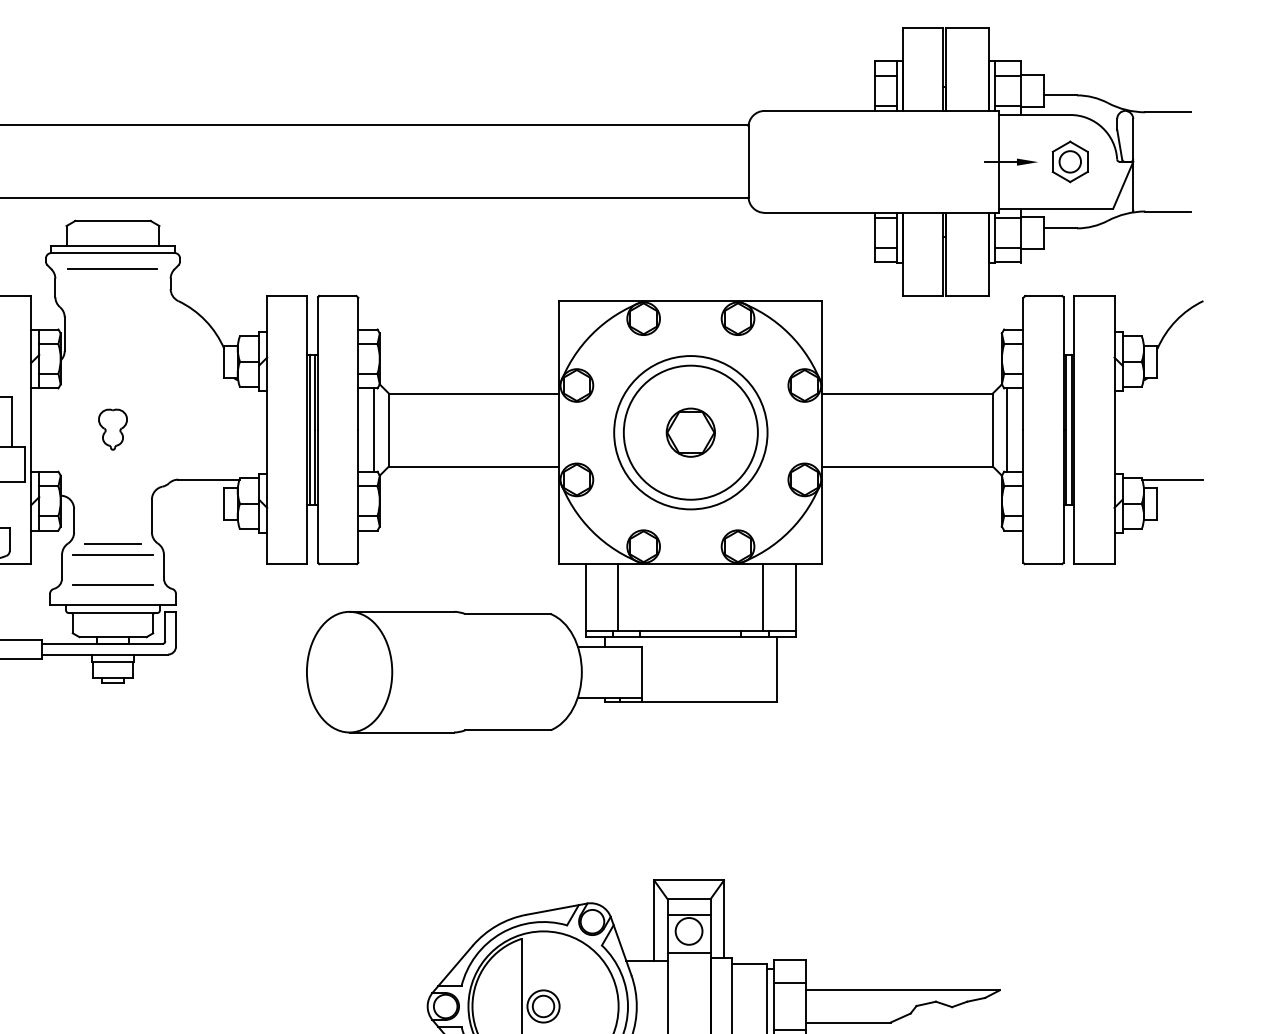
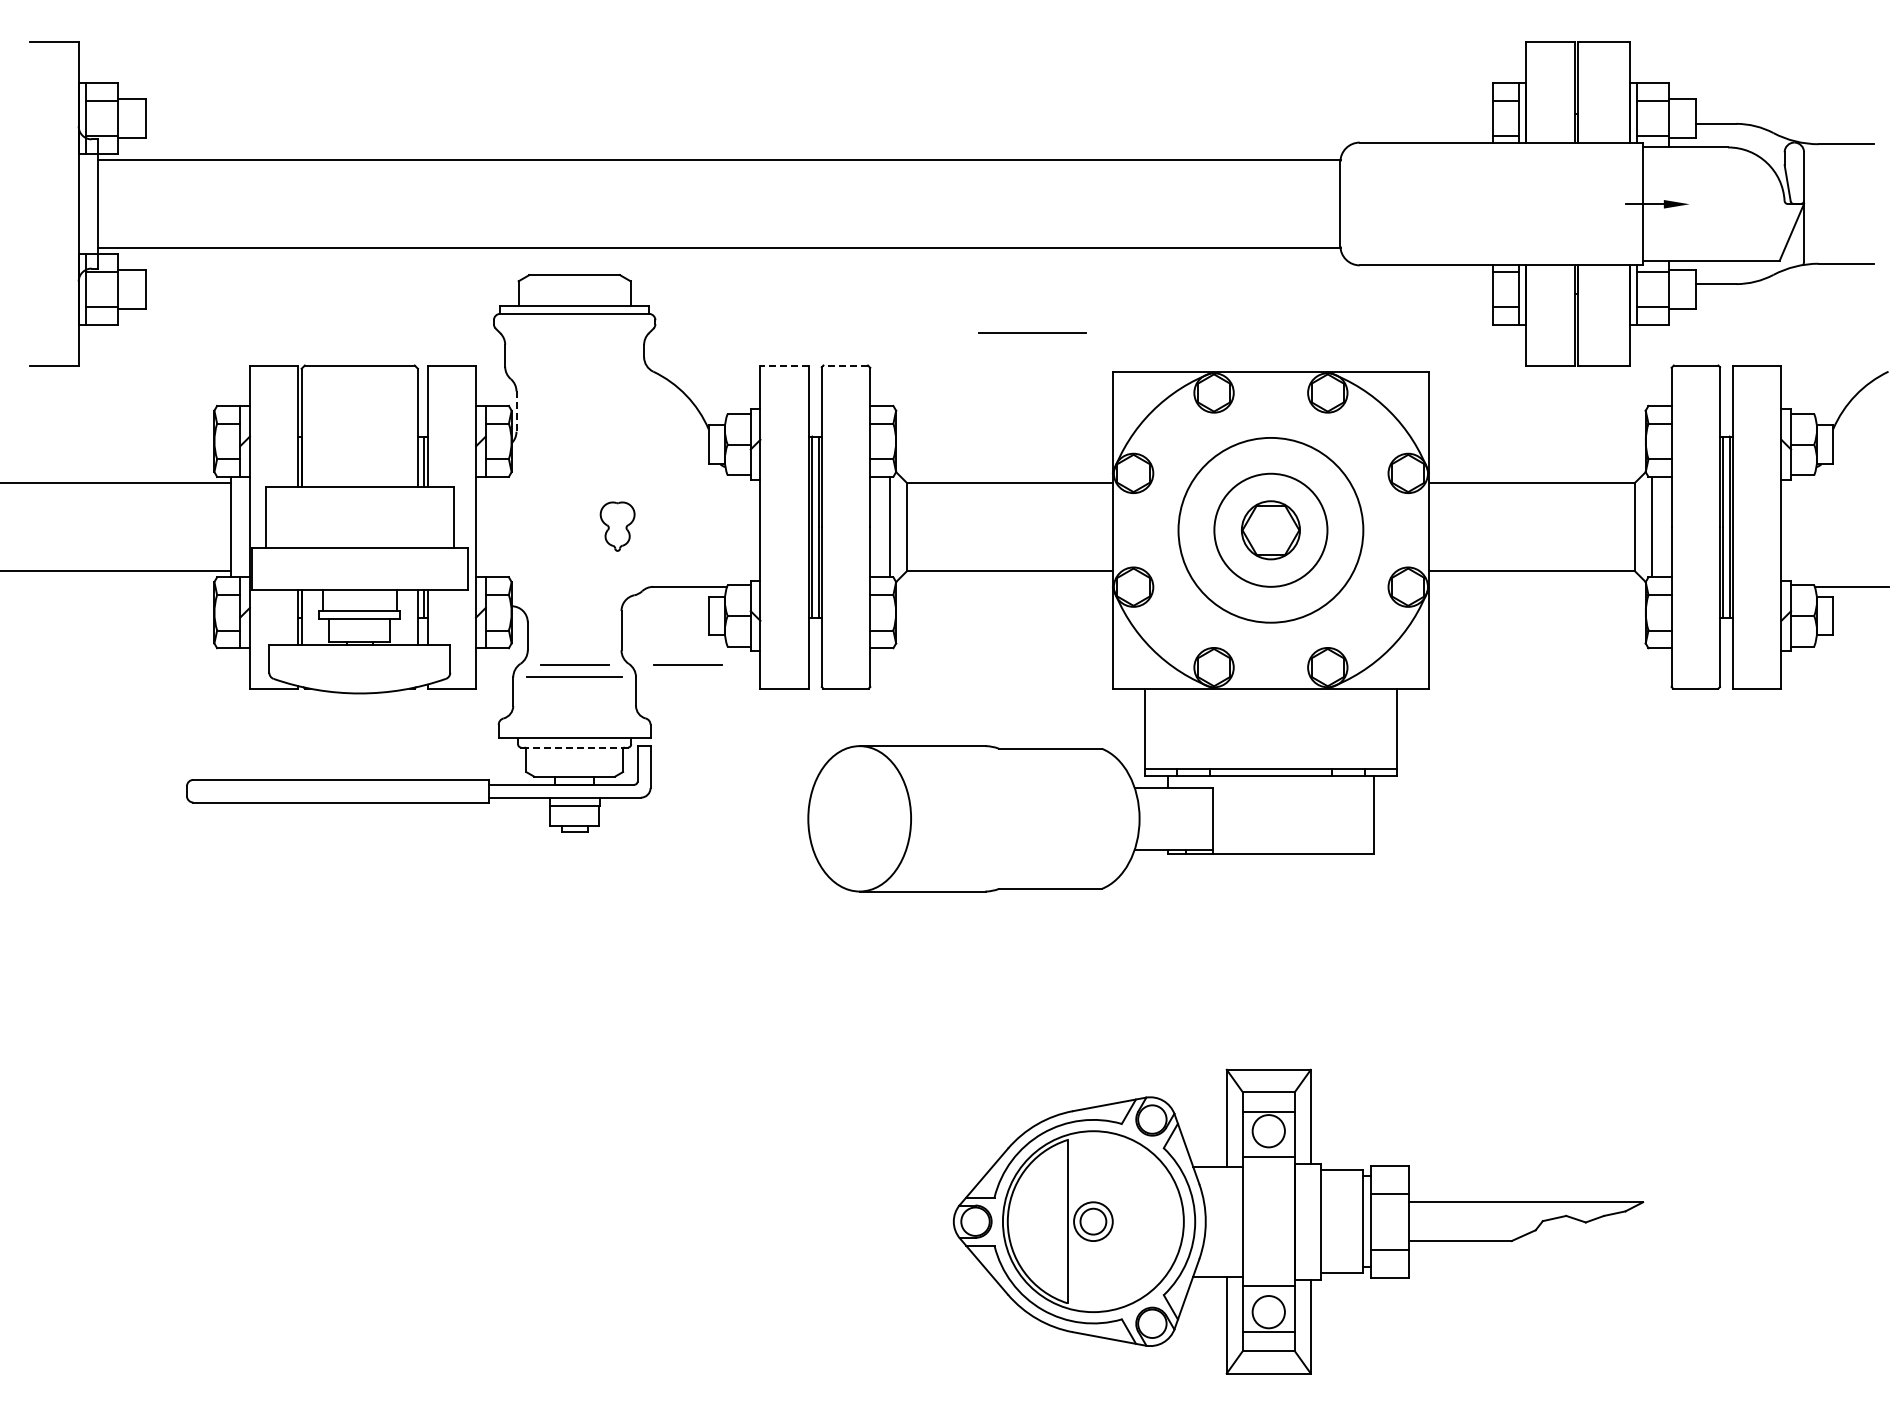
part: (1070, 161) -> (1728, 203), removed
line: (112, 268) -> (1032, 332), moved
line: (287, 295) -> (784, 365), solid -> dashed
line: (337, 295) -> (845, 365), solid -> dashed
line: (64, 334) -> (516, 412), solid -> dashed
part: (112, 429) -> (617, 526), moved
circle: (690, 432) -> (1270, 530), size x0.7
line: (206, 544) -> (687, 664), added
line: (112, 584) -> (574, 713), removed
line: (618, 597) -> (1183, 728), removed
line: (763, 597) -> (1358, 728), removed
line: (112, 612) -> (574, 747), solid -> dashed

